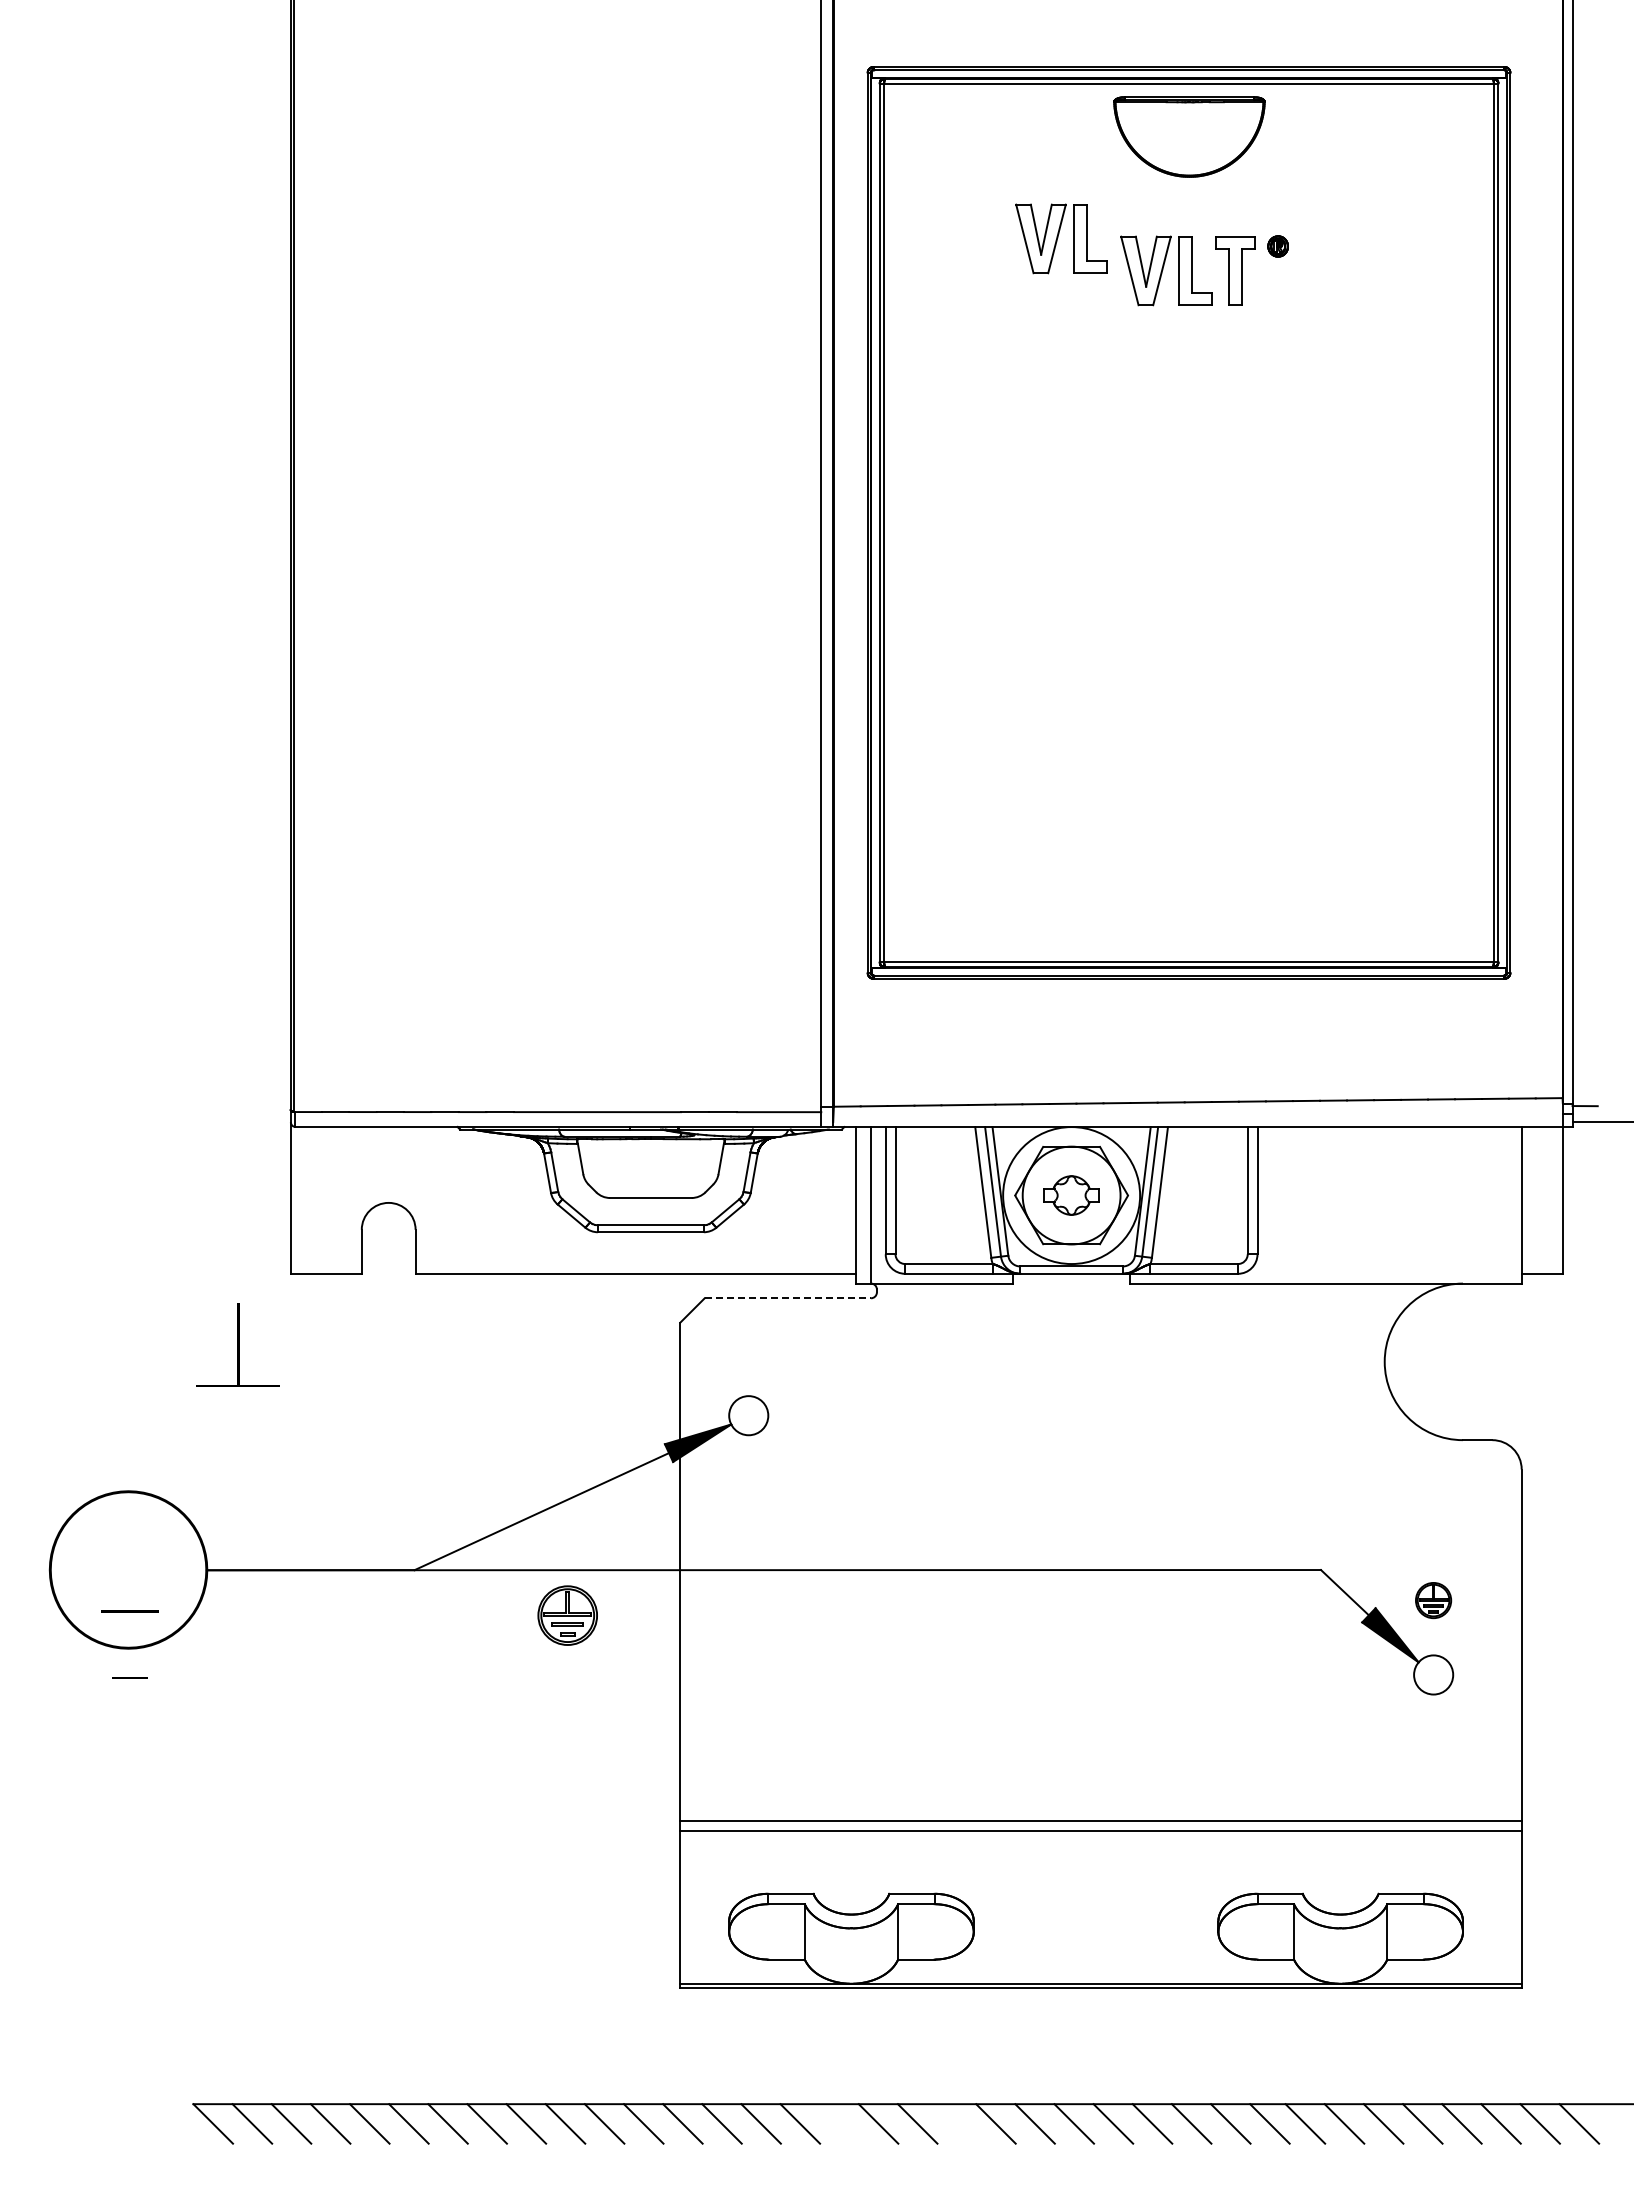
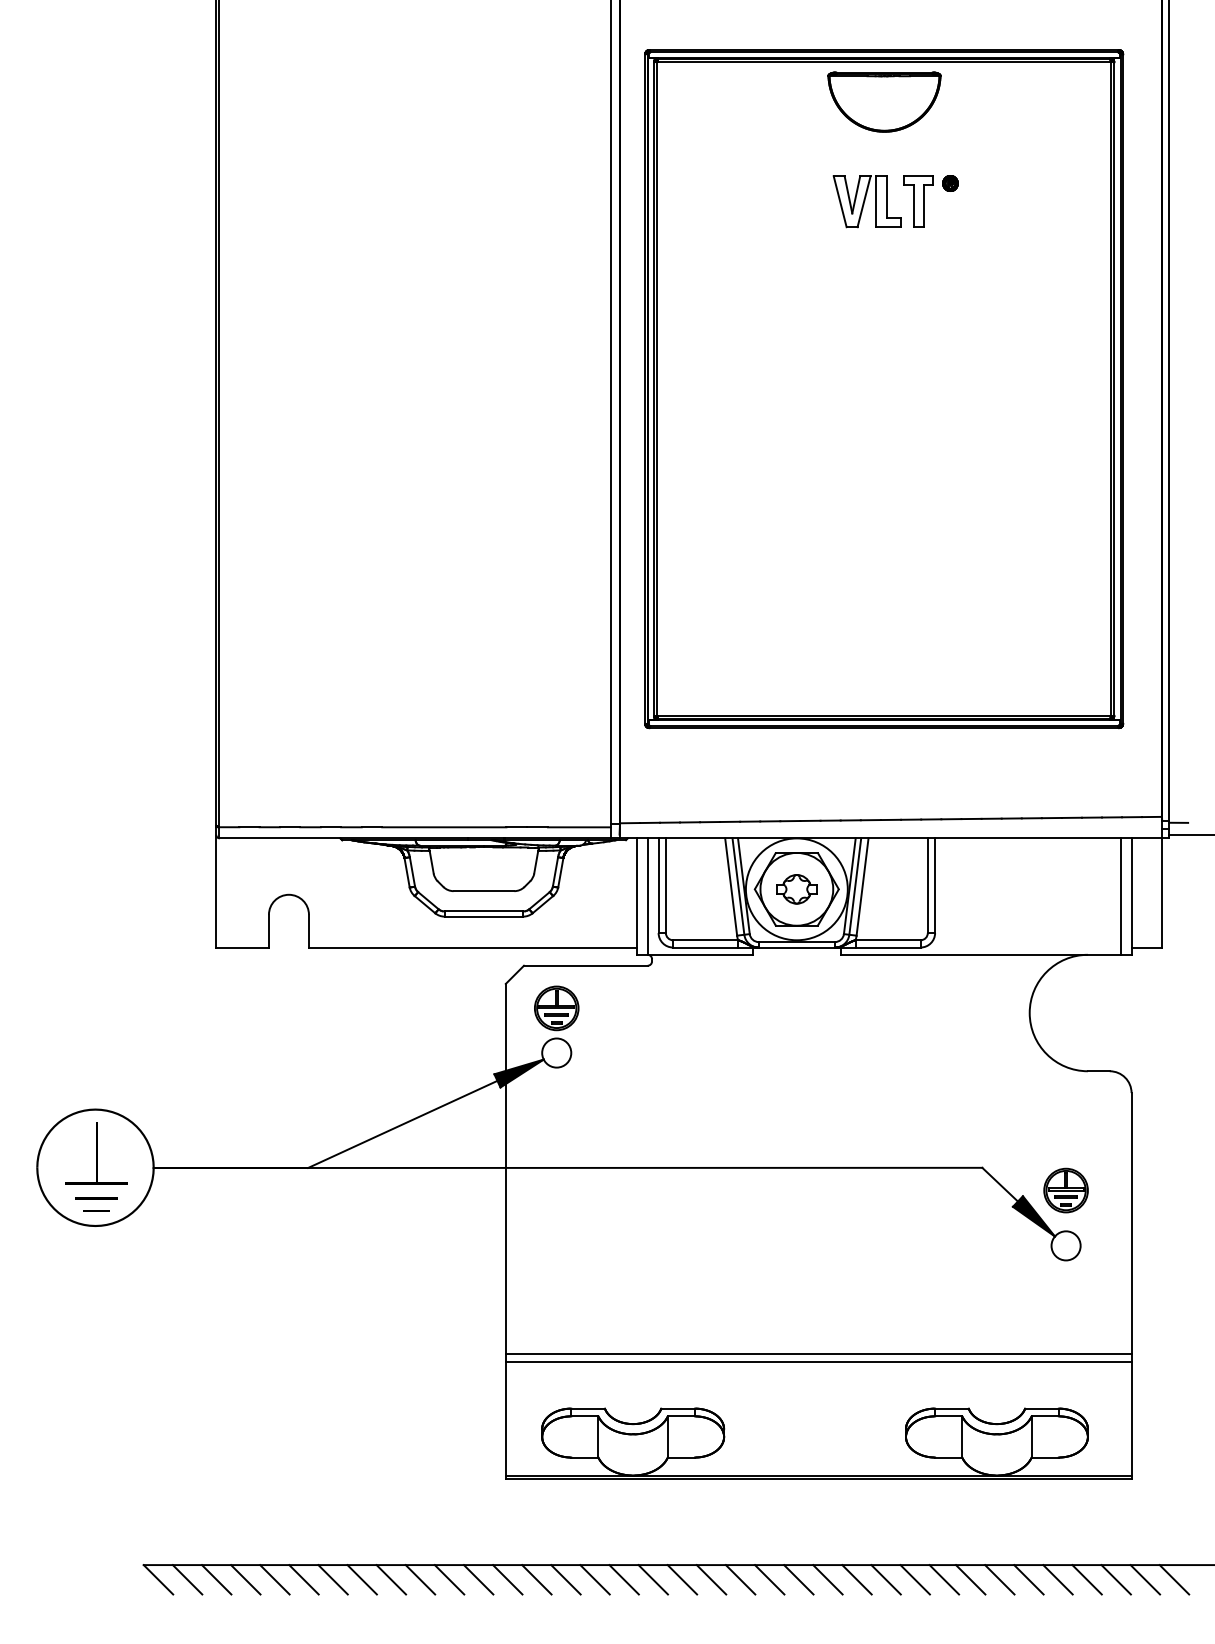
part: (1061, 238) -> (789, 177), removed
line: (1507, 1205) -> (1121, 896), added
line: (788, 1298) -> (586, 965), dashed -> solid
part: (237, 1344) -> (96, 1152), moved
part: (1433, 1600) -> (1065, 1190), size x1.67
part: (567, 1615) -> (556, 1008), moved
line: (129, 1677) -> (96, 1210), moved
line: (839, 2123) -> (624, 1579), added
line: (956, 2123) -> (711, 1579), added

